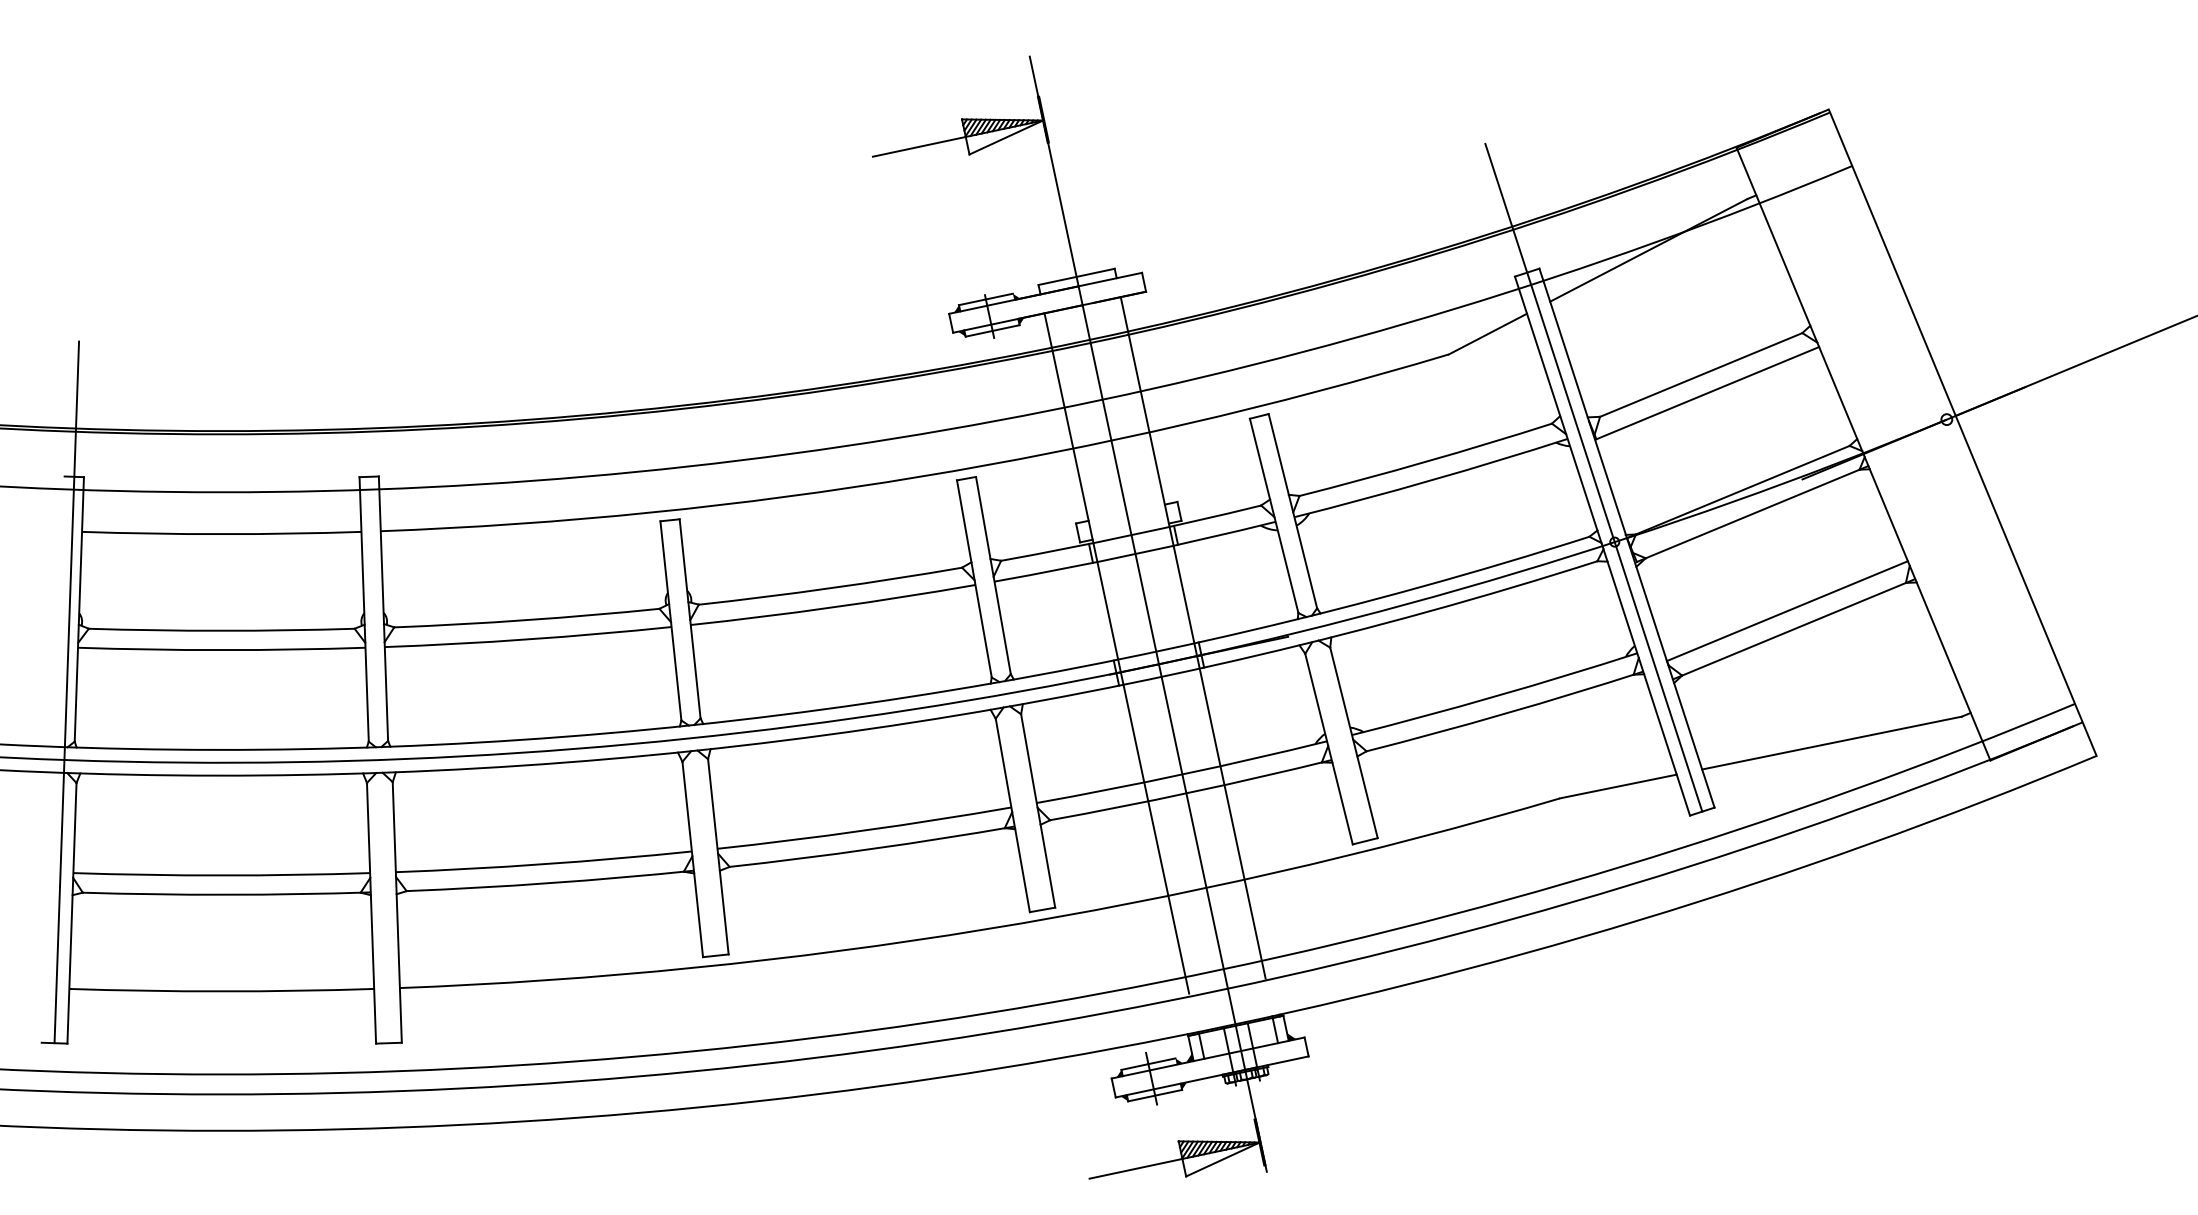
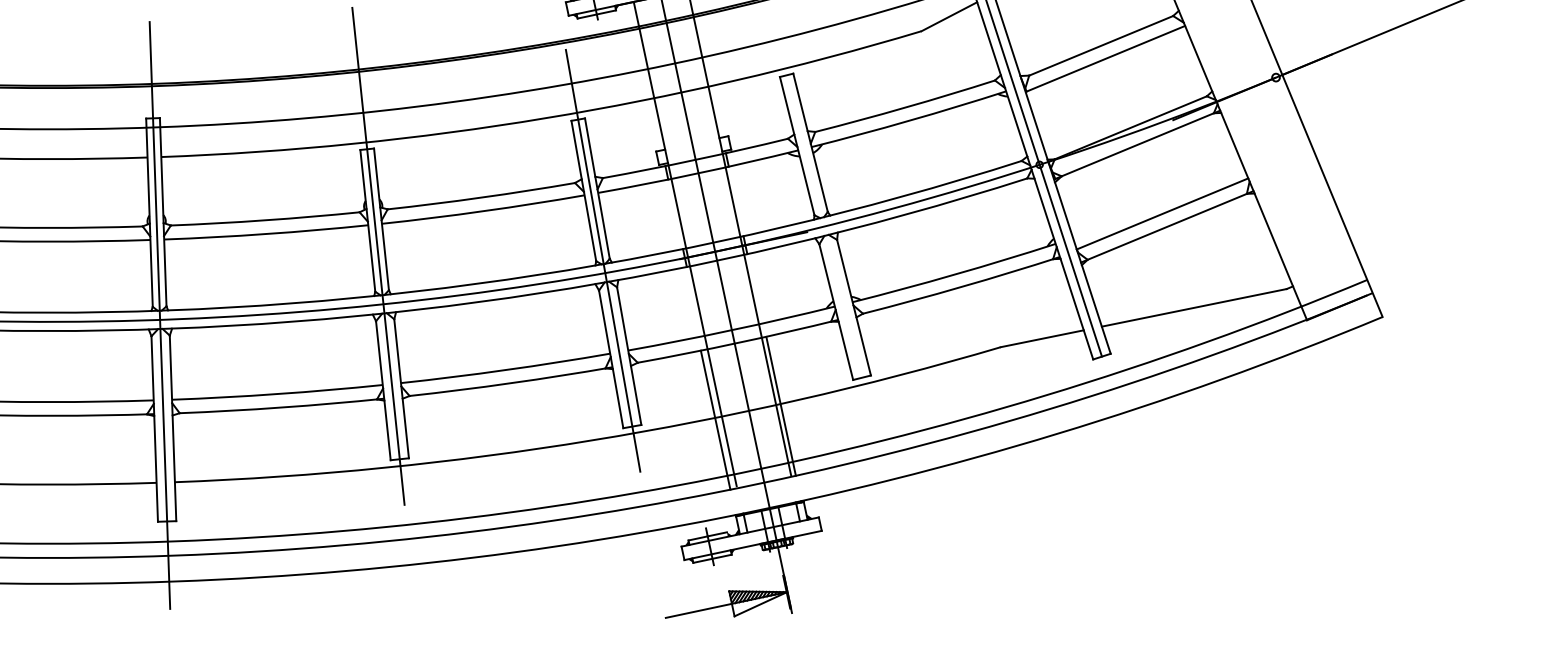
line: (685, 670) -> (378, 256), added
line: (1001, 676) -> (603, 260), added
line: (378, 753) -> (159, 315), added
line: (1251, 880) -> (781, 405), added
line: (1159, 900) -> (715, 419), added

